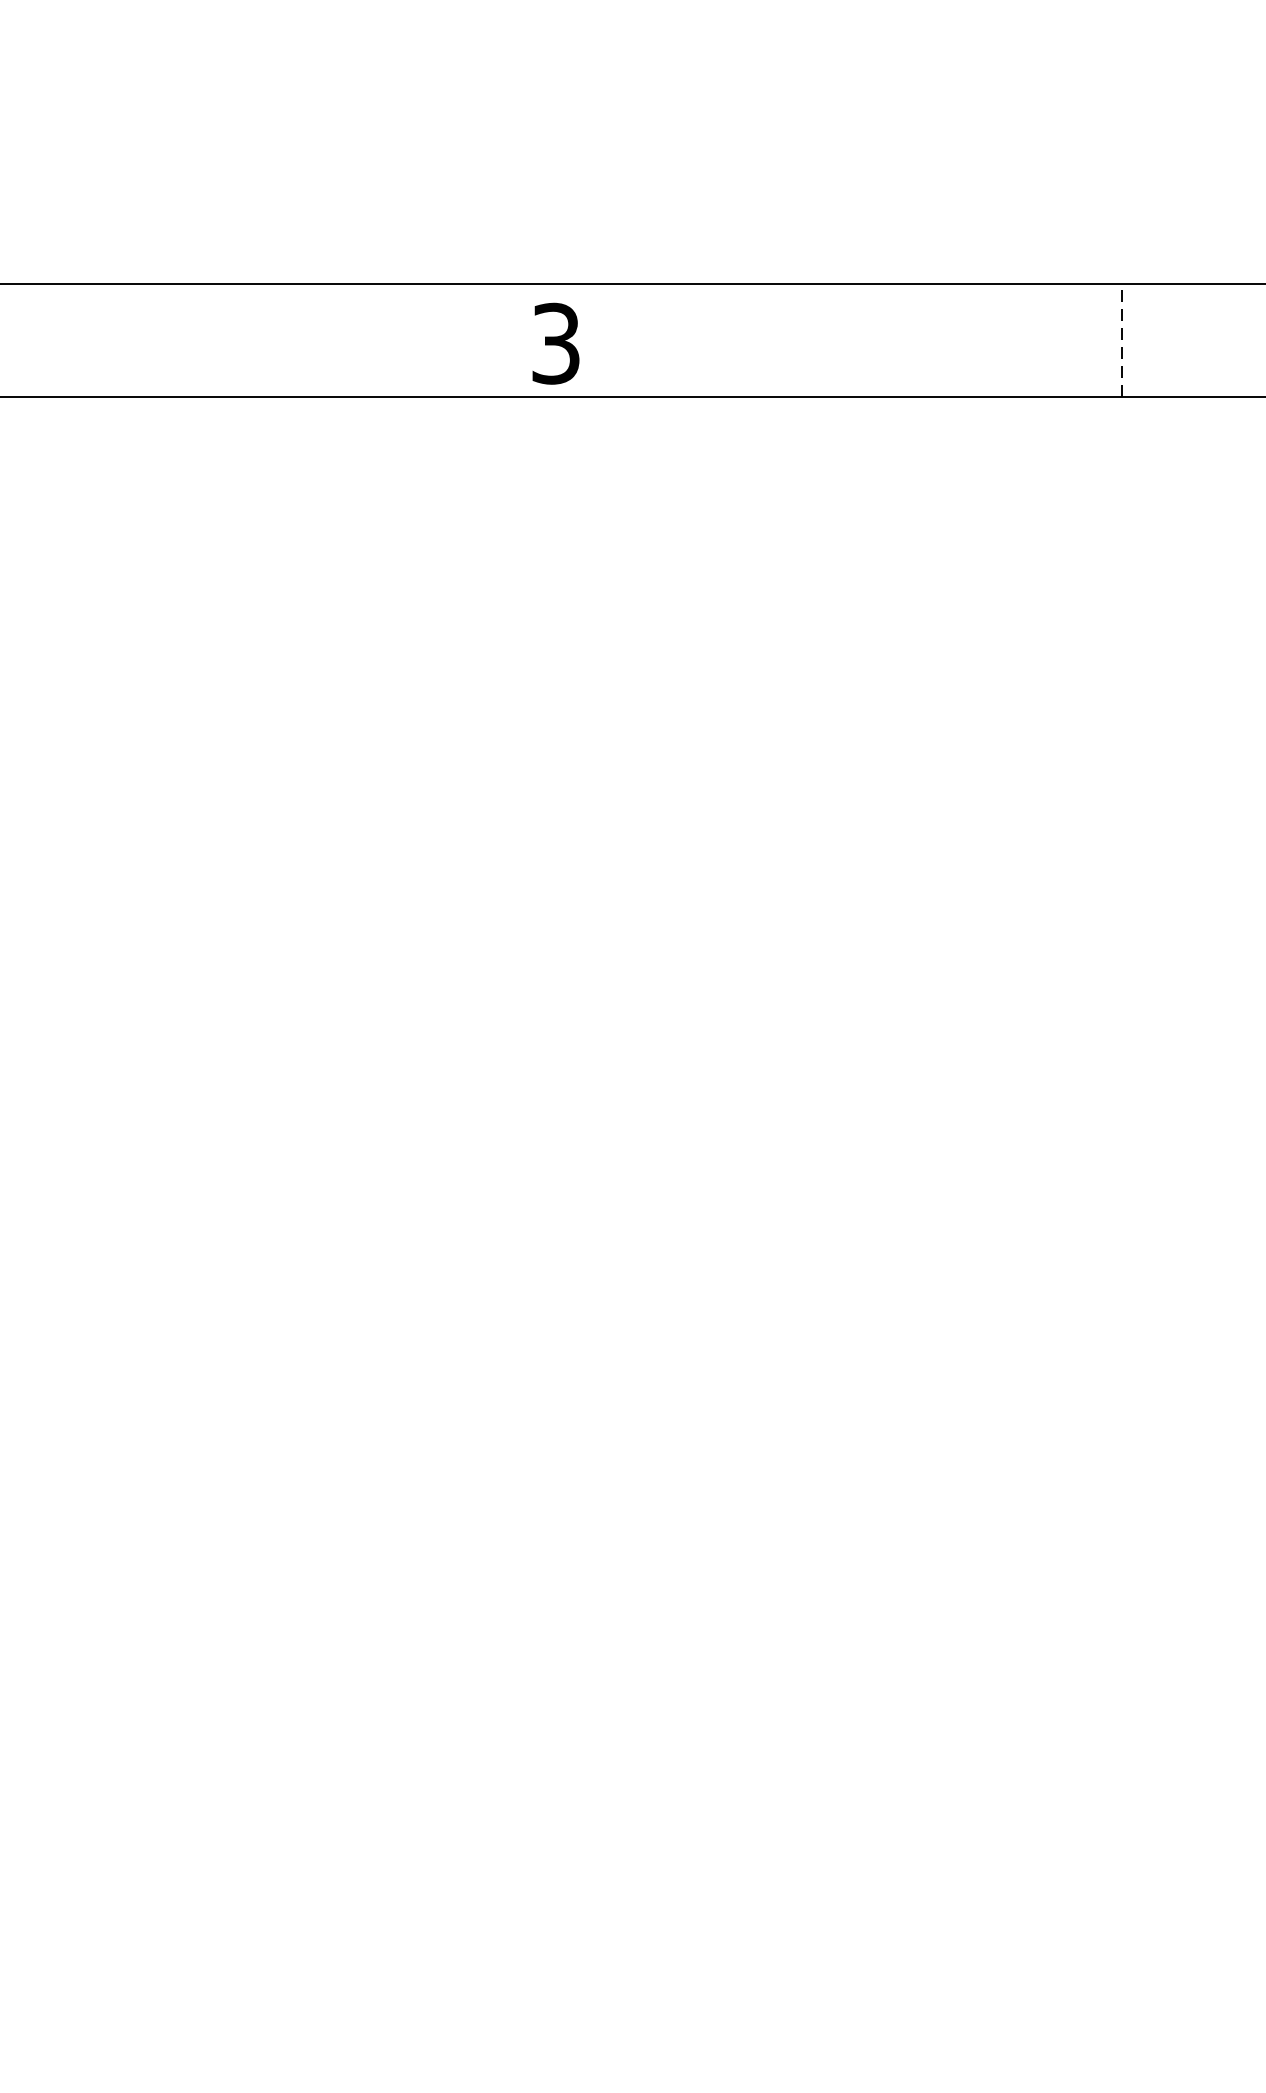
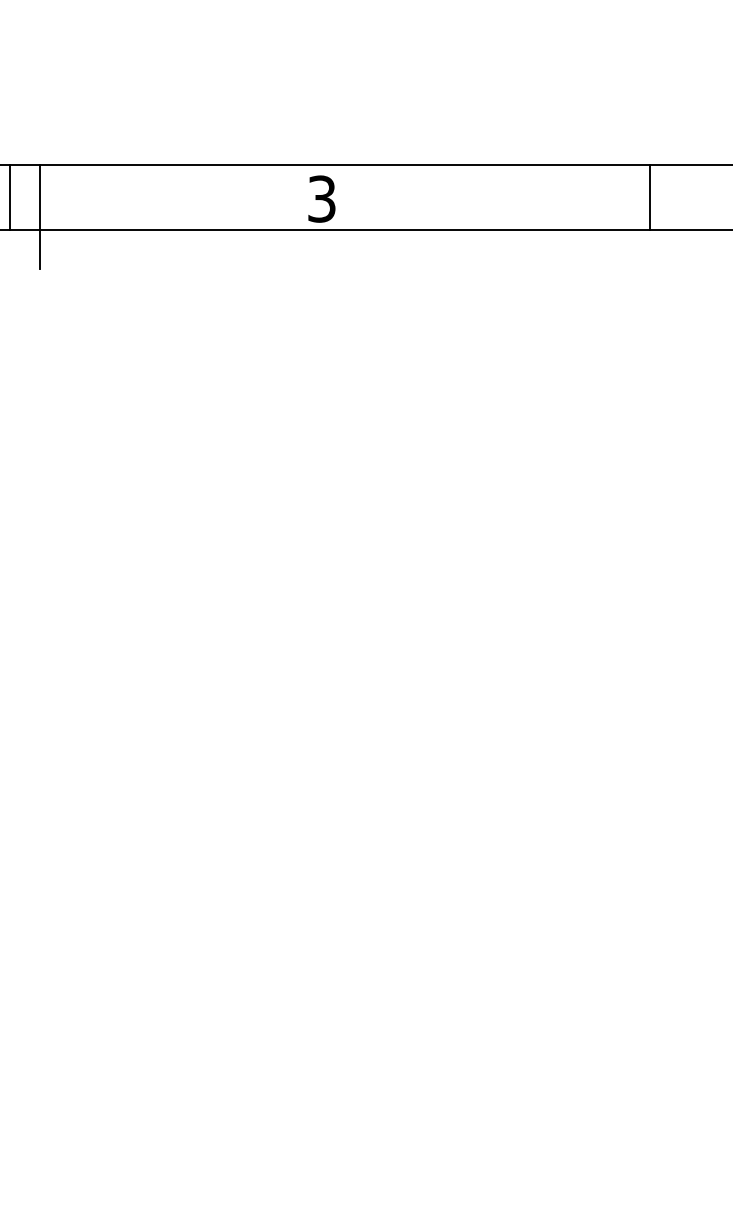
line: (18, 339) -> (10, 196), added
line: (1121, 340) -> (649, 197), dashed -> solid
line: (68, 373) -> (39, 216), added

